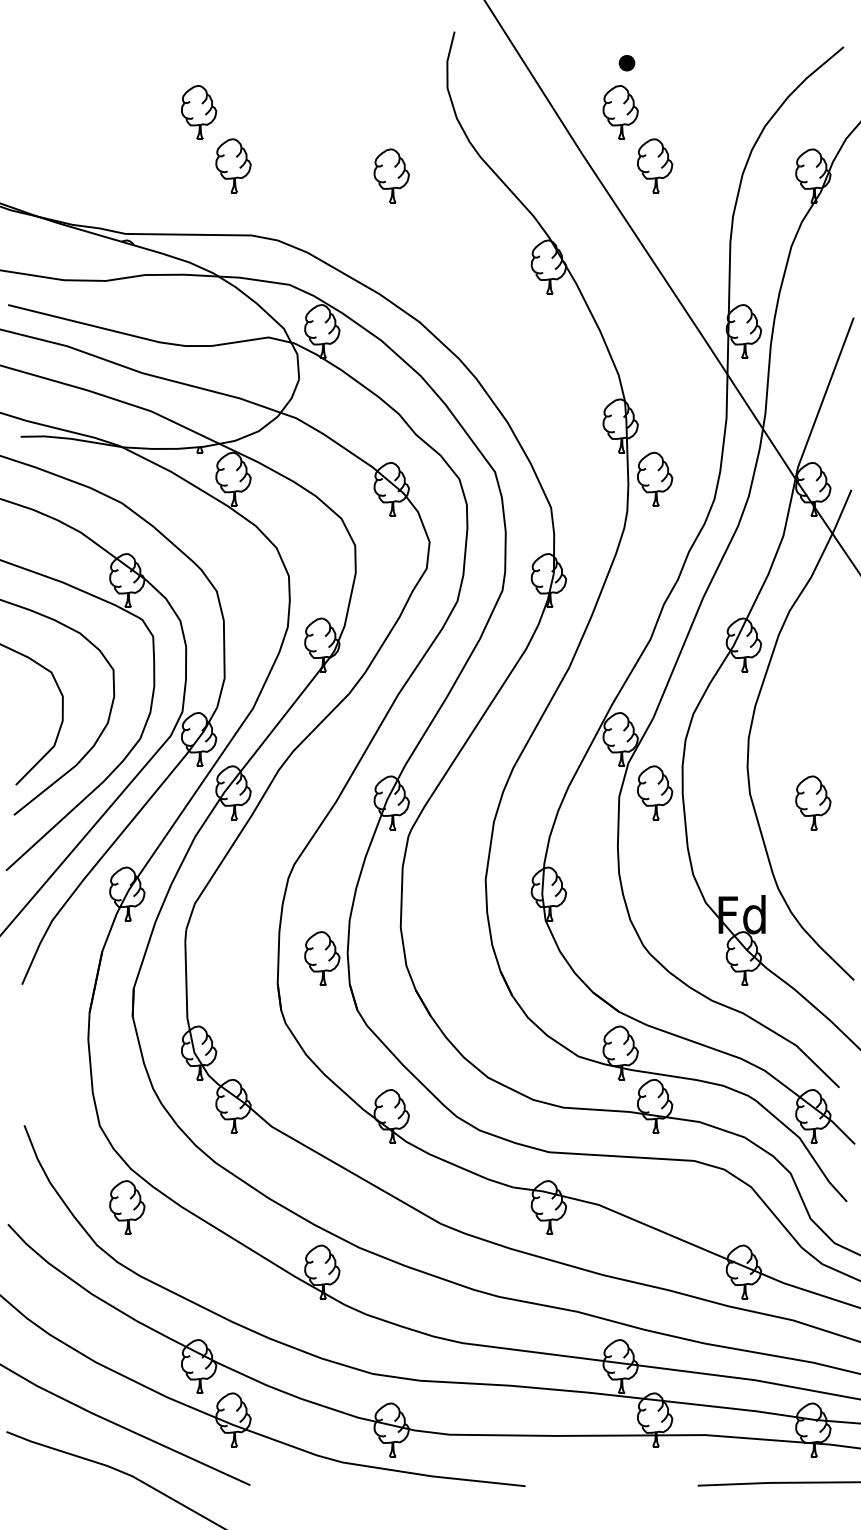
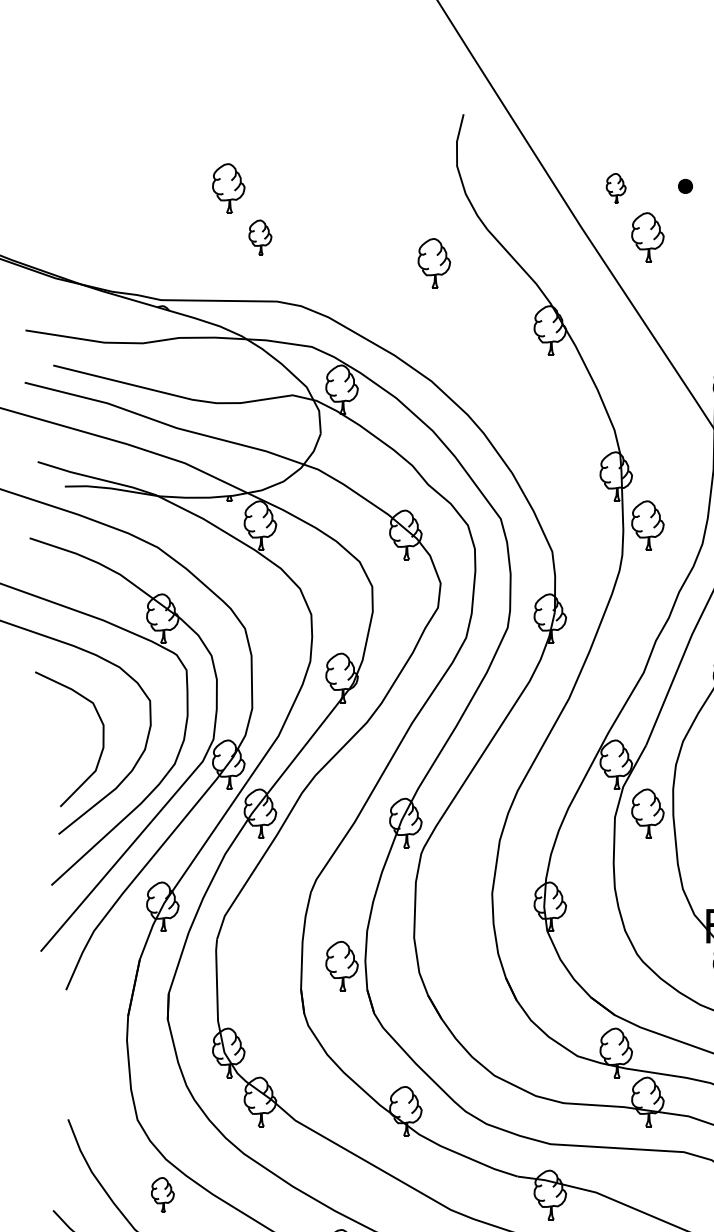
part: (626, 63) -> (685, 186), moved
part: (620, 112) -> (616, 188), size x0.6
part: (233, 165) -> (260, 237), size x0.7
part: (391, 175) -> (434, 262), moved
part: (127, 1207) -> (162, 1194), size x0.7

